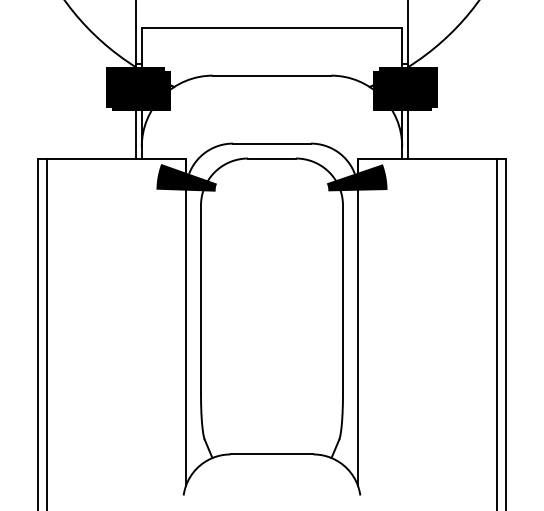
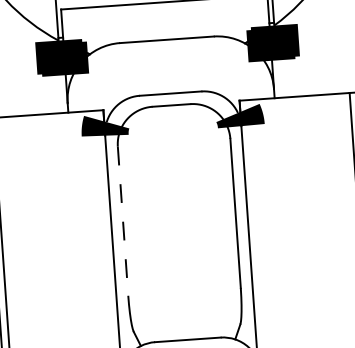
line: (135, 133) -> (61, 93), removed
line: (408, 133) -> (278, 78), removed
line: (200, 300) -> (122, 221), solid -> dashed

